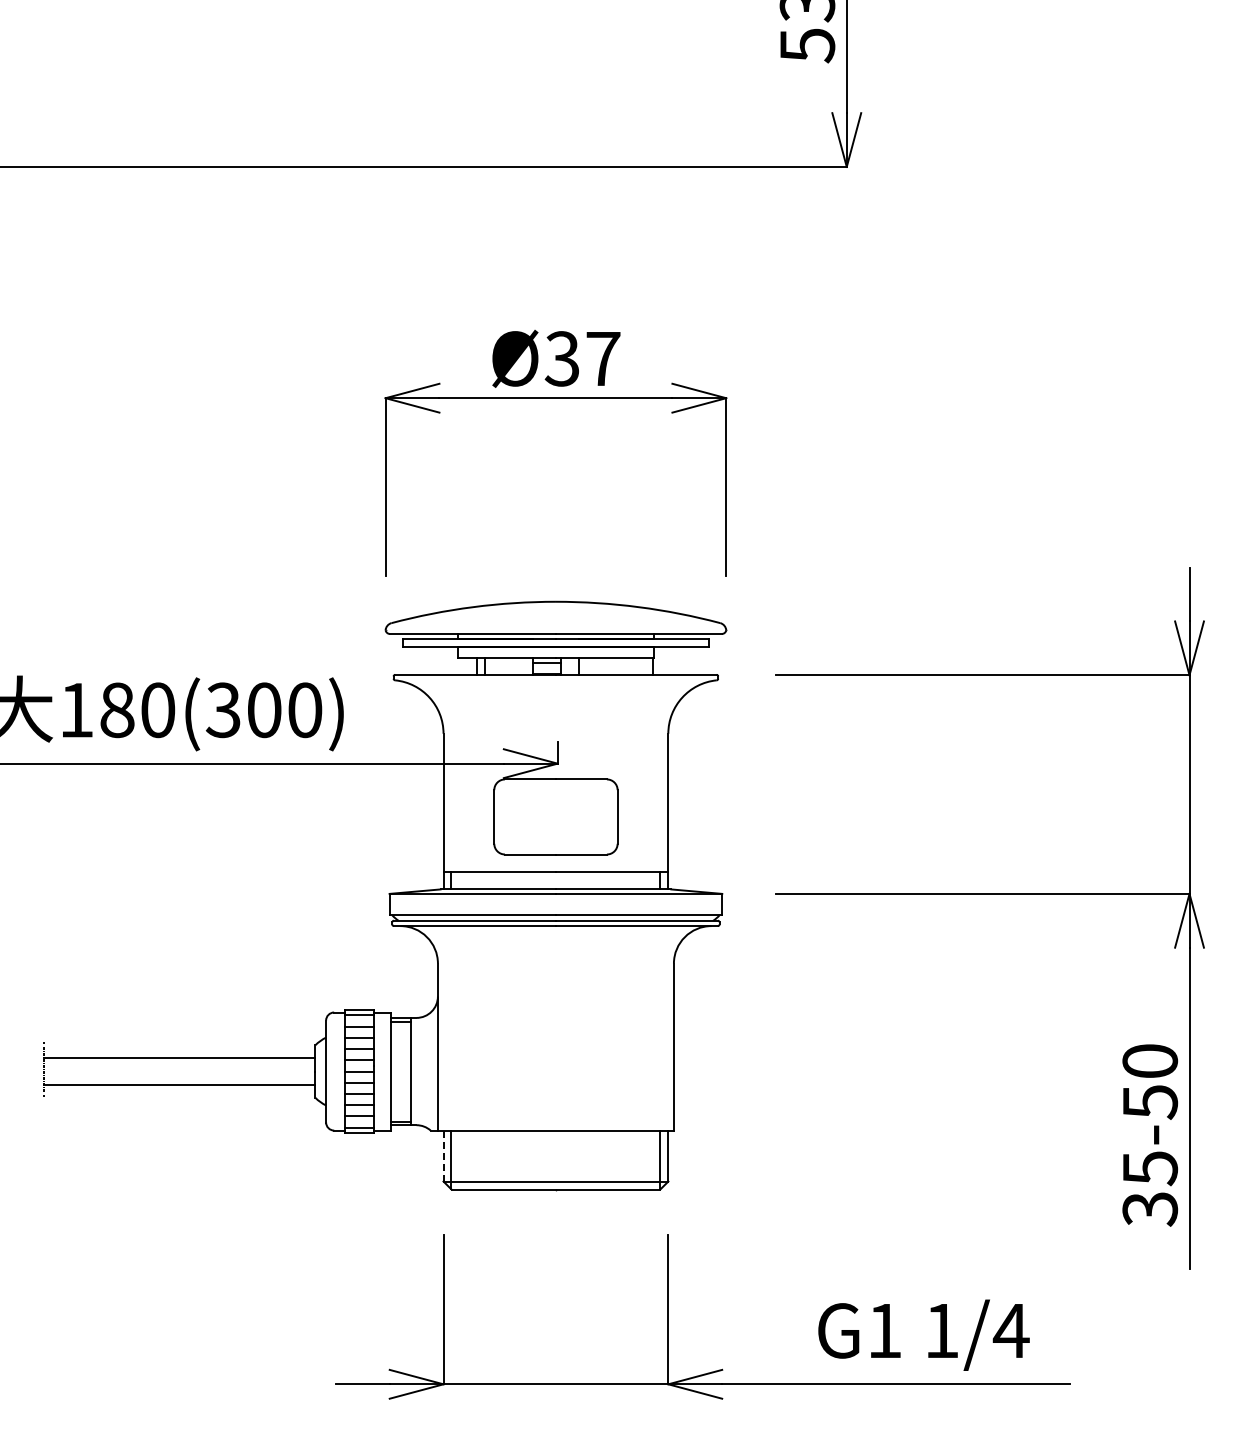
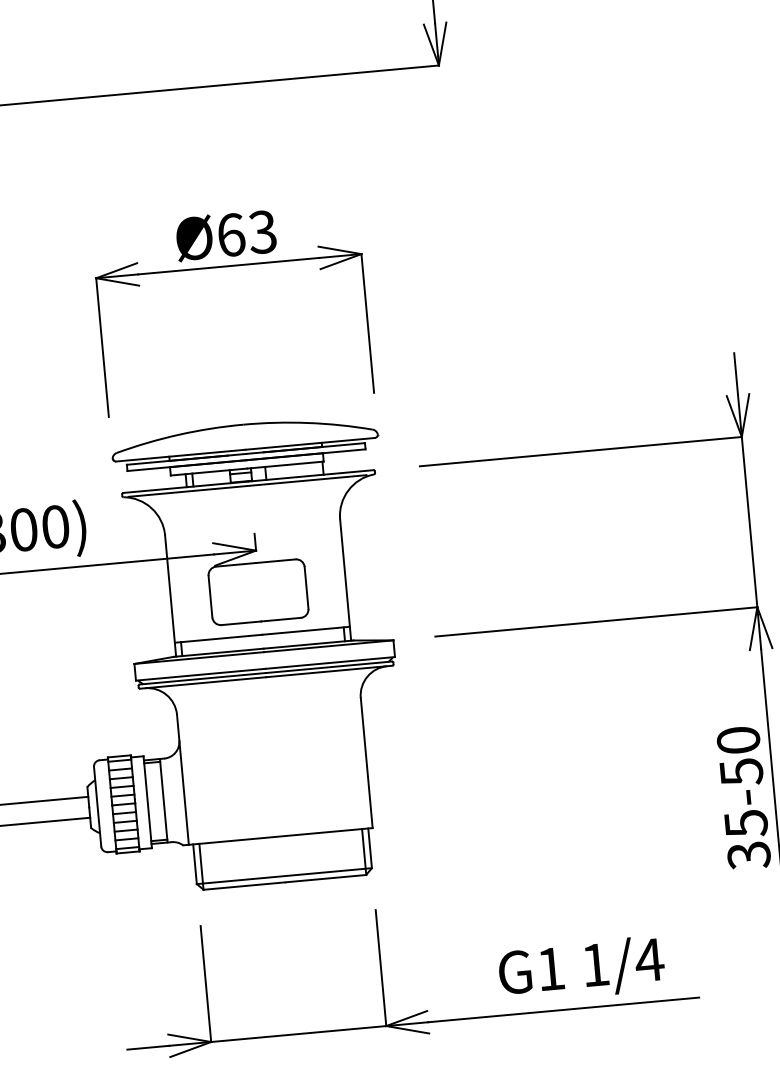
text: (582, 358) -> (246, 233), Ø37 -> Ø63
line: (554, 680) -> (247, 486), added
line: (443, 1155) -> (194, 863), dashed -> solid

